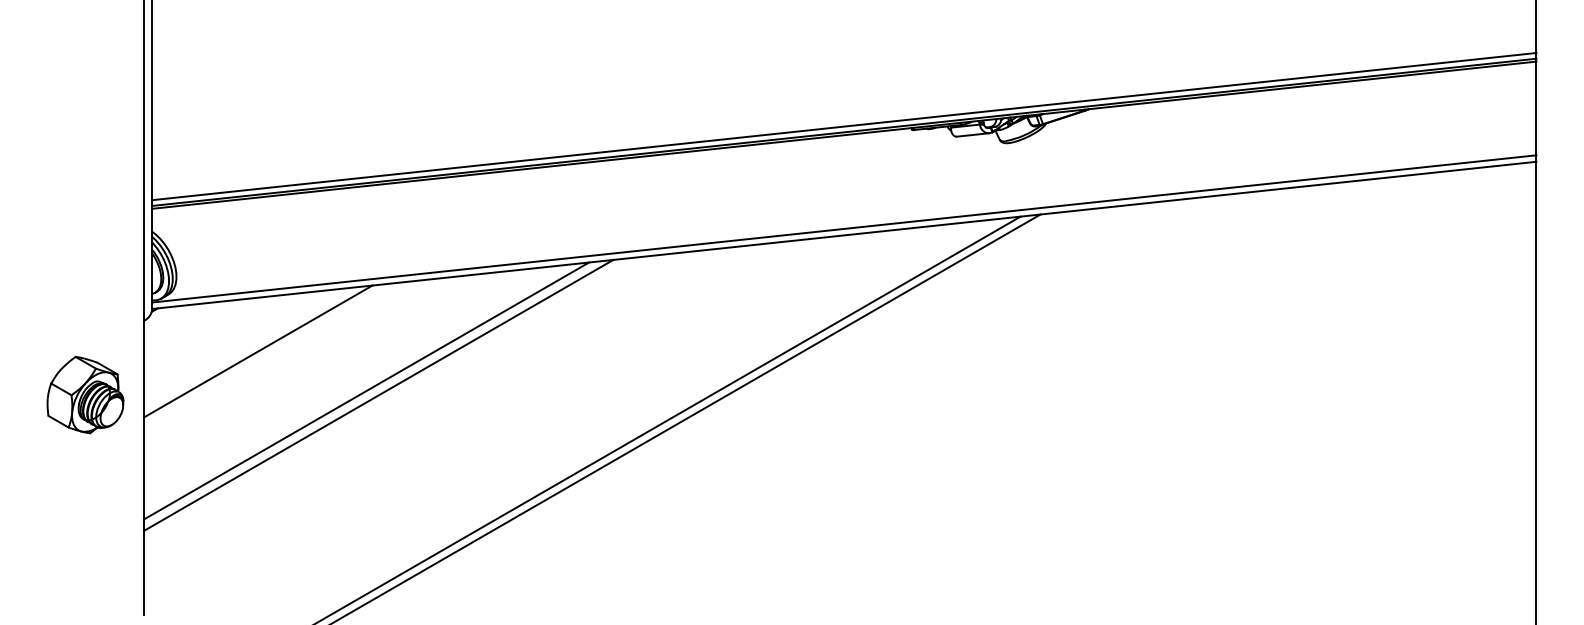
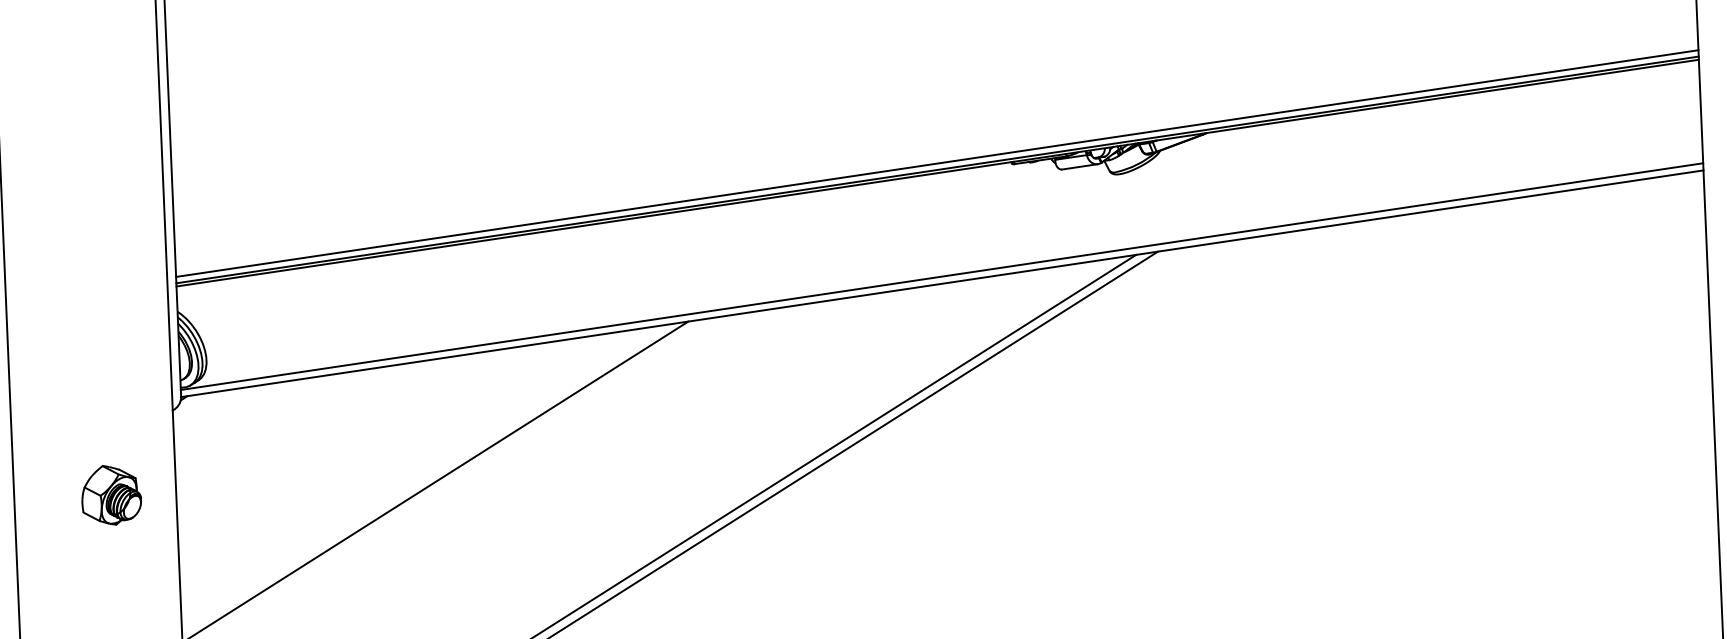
line: (258, 351) -> (300, 439), removed
line: (366, 390) -> (421, 477), removed
part: (85, 394) -> (111, 494), size x0.7

